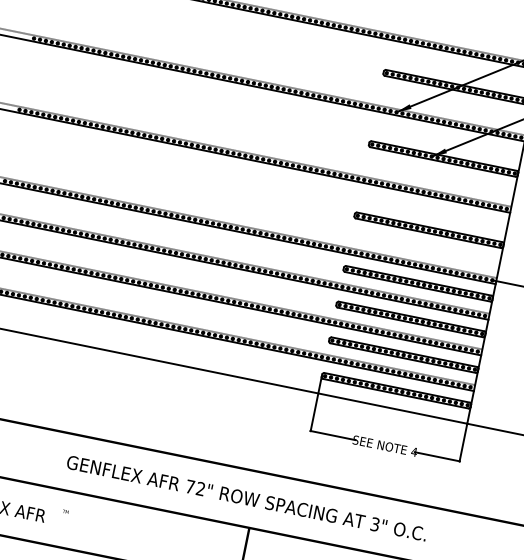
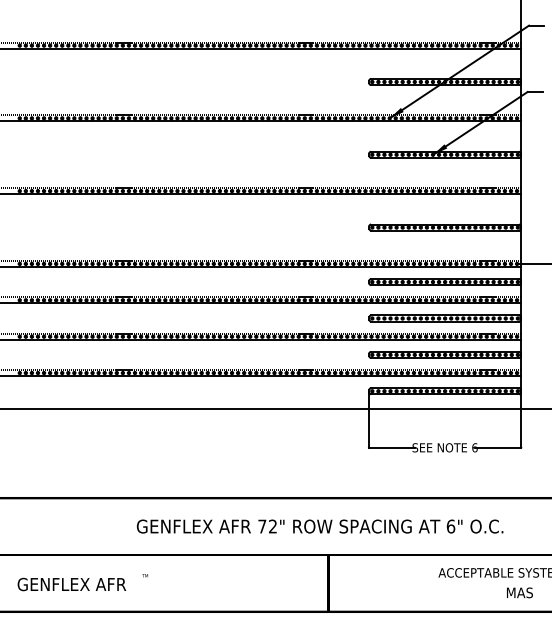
text: (414, 451) -> (474, 447), 4 -> 6
text: (374, 524) -> (450, 526), 3" -> 6"

